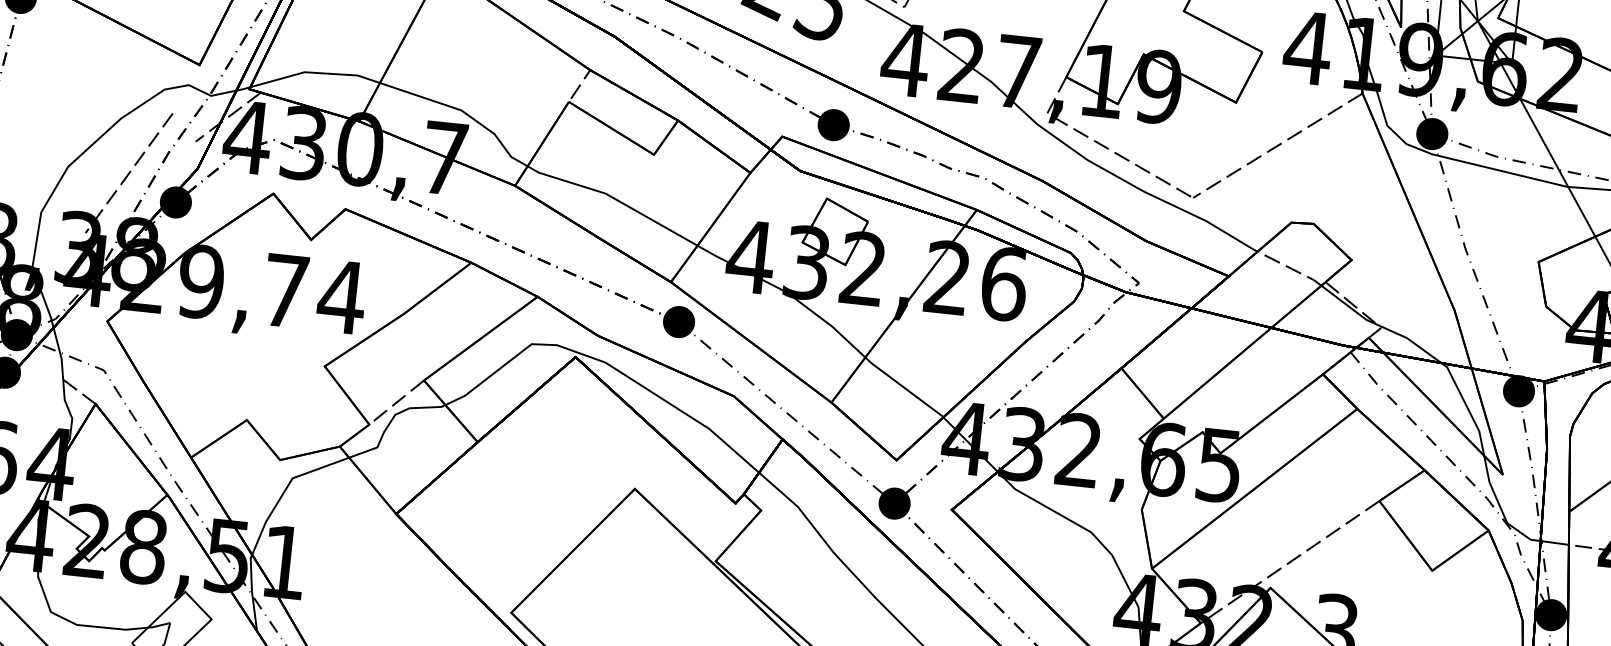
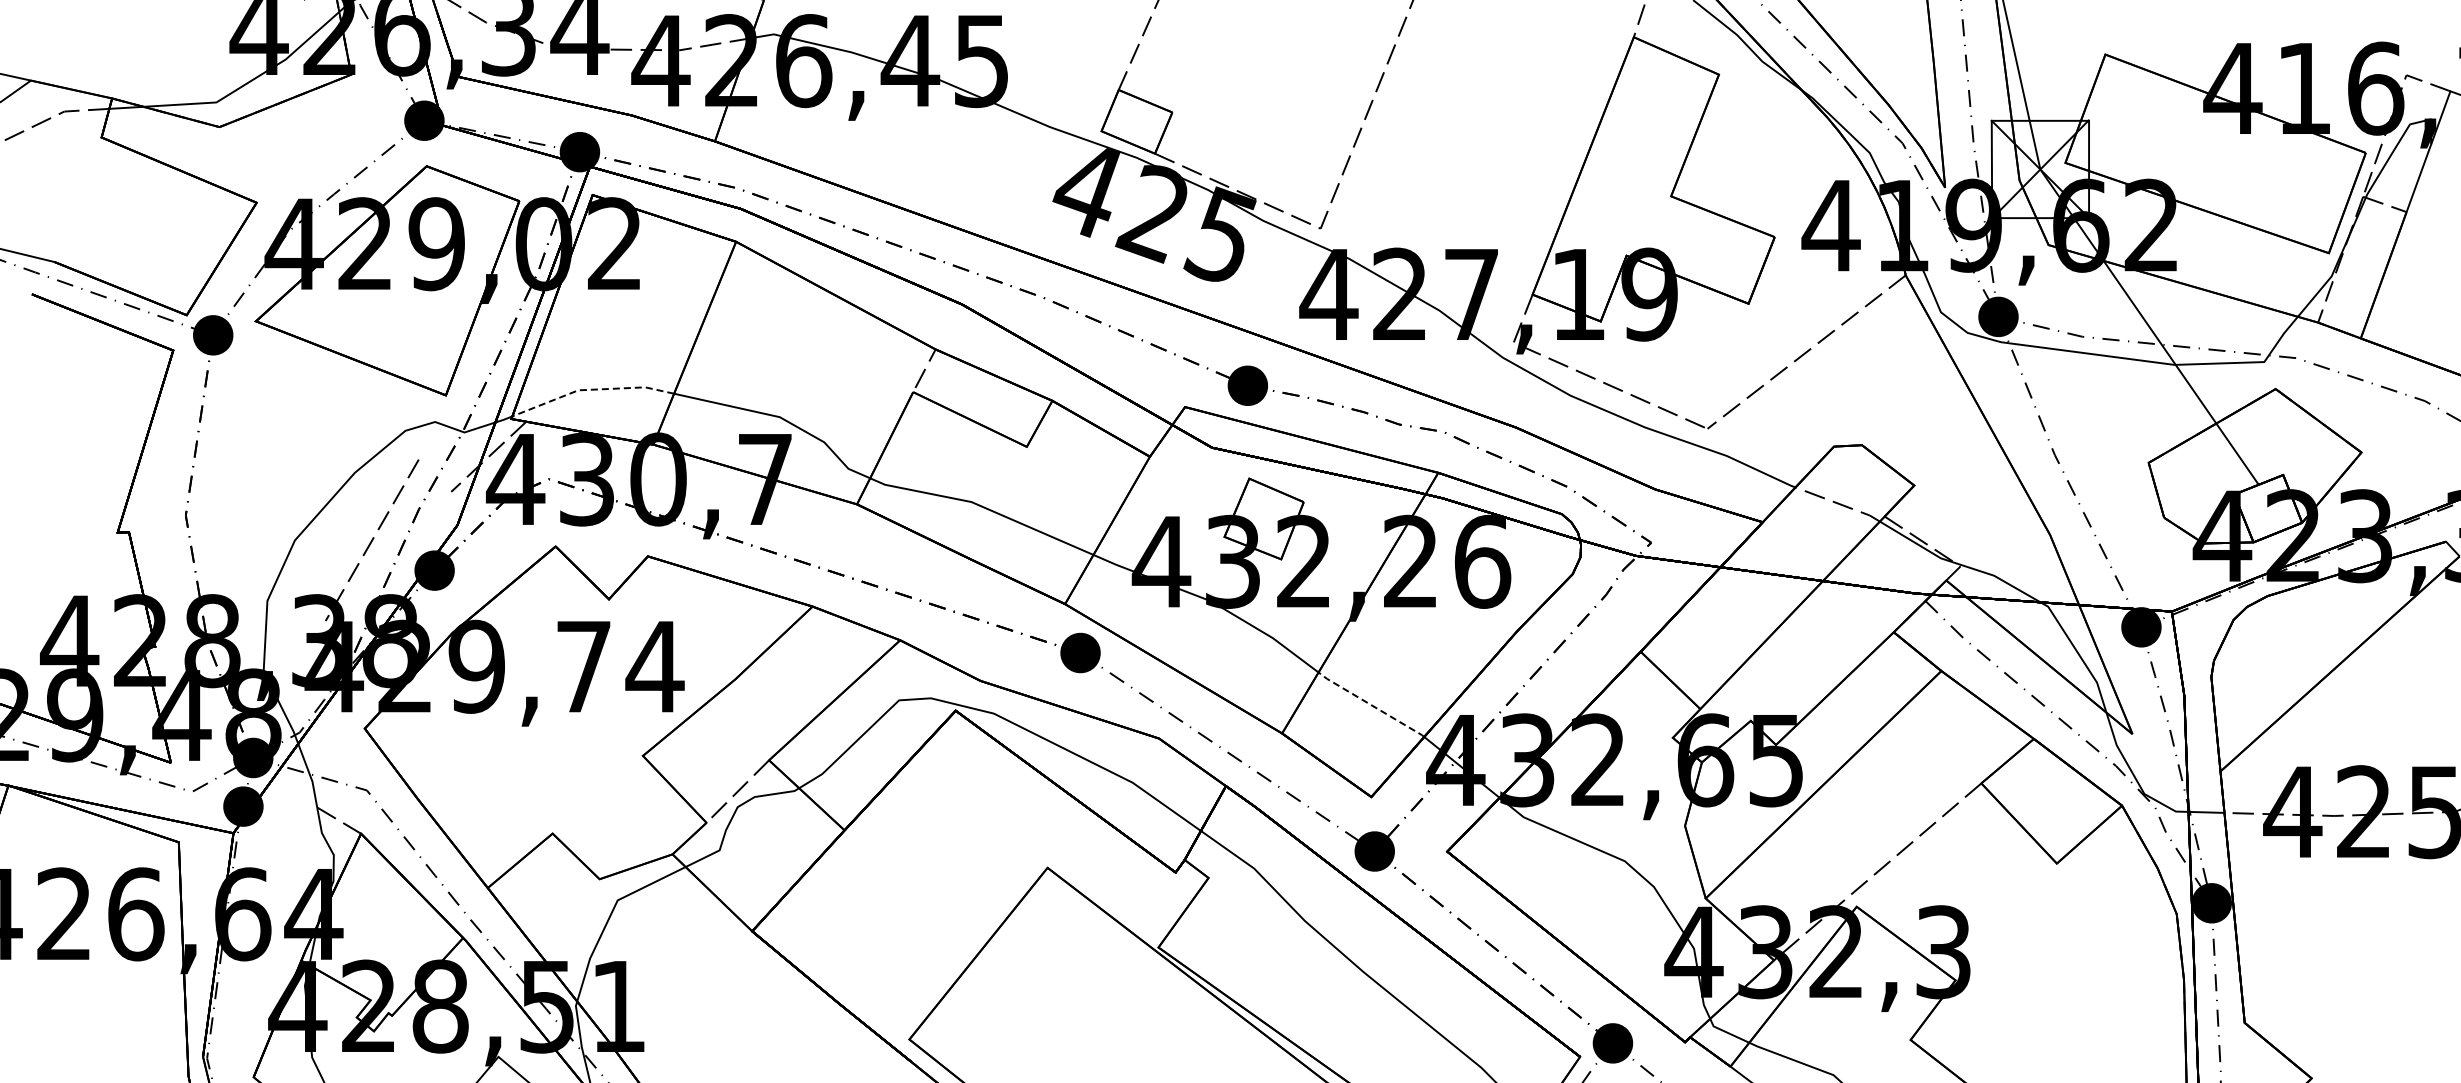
line: (315, 72) -> (591, 389), solid -> dashed
line: (903, 387) -> (1370, 704), solid -> dashed

